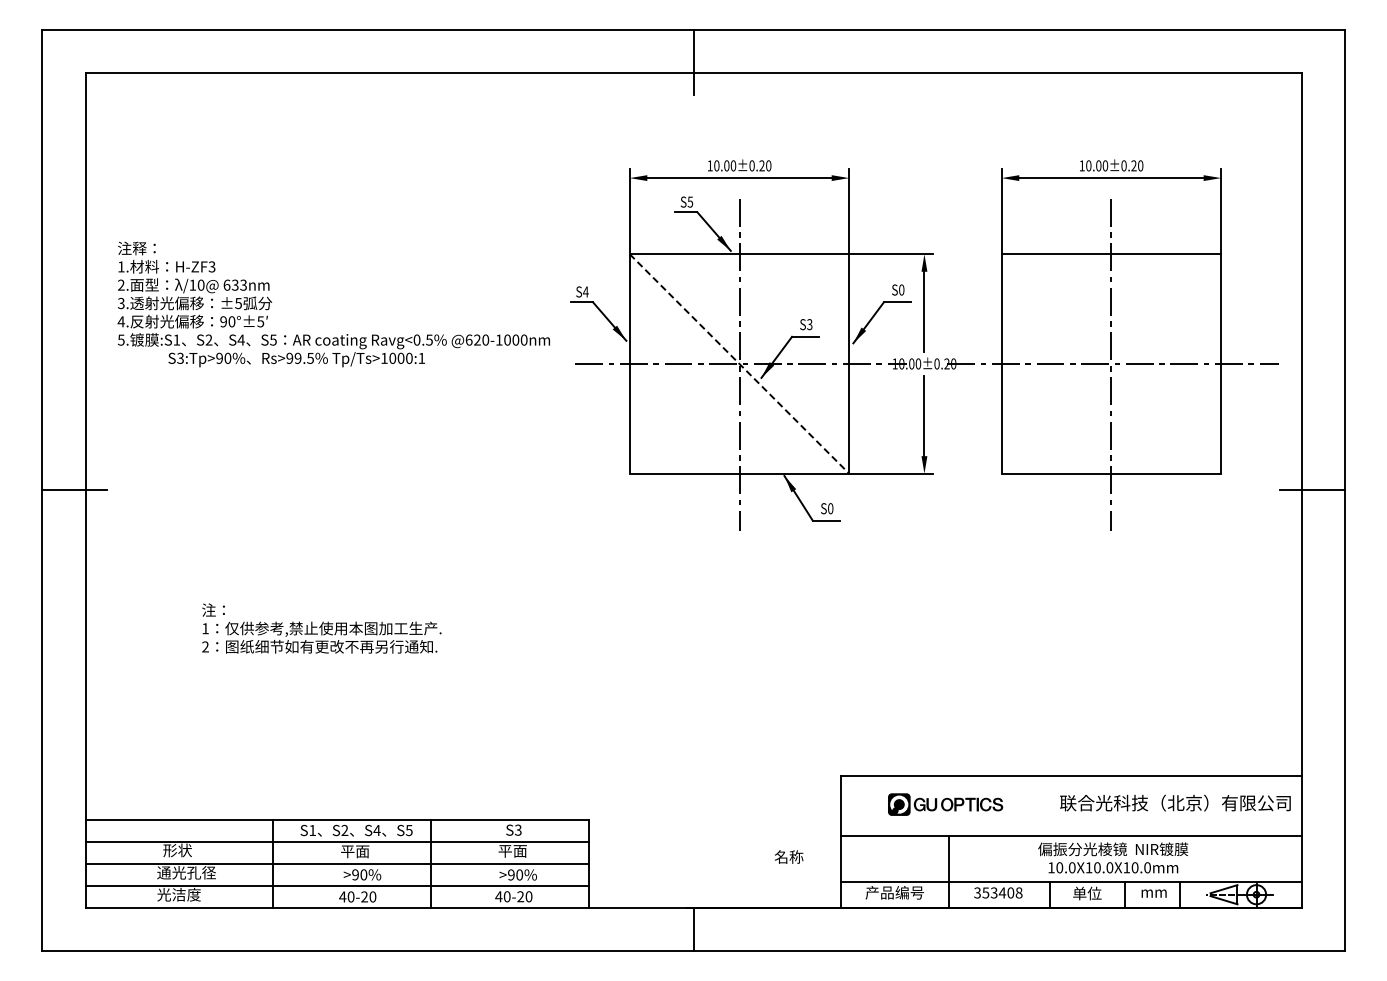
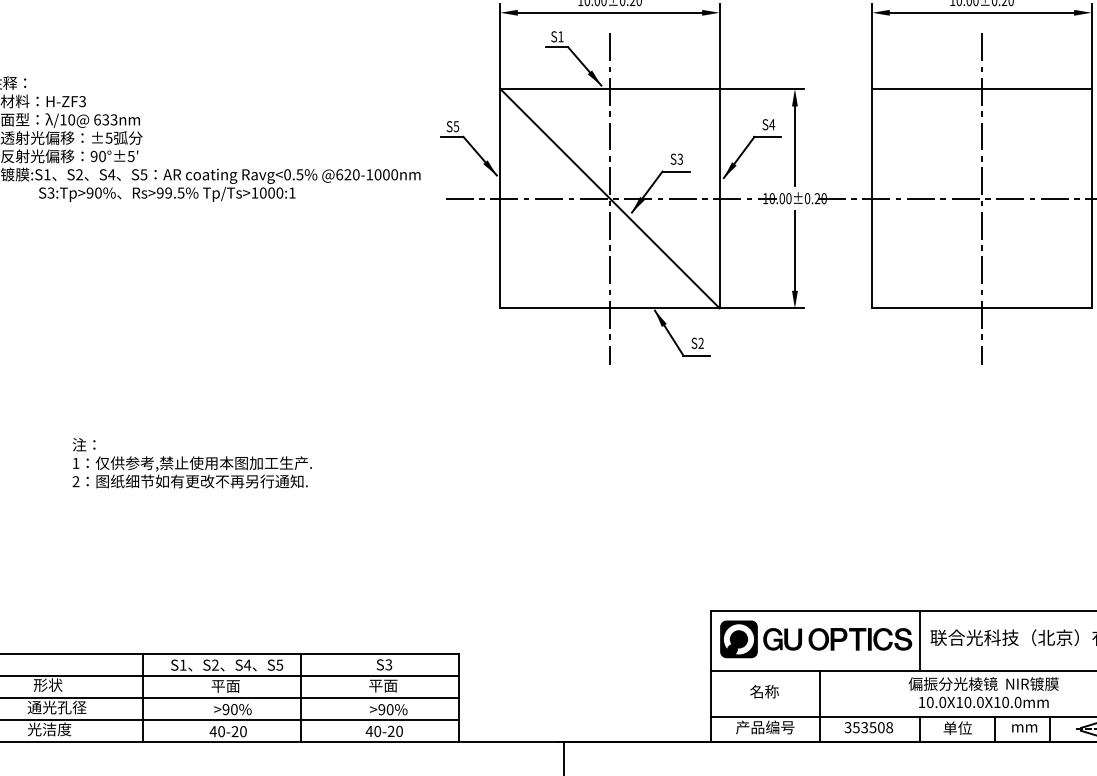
text: (690, 201) -> (561, 36), S5 -> S1
text: (901, 289) -> (772, 124), S0 -> S4
text: (585, 291) -> (456, 126), S4 -> S5
line: (739, 364) -> (610, 199), dashed -> solid
text: (830, 508) -> (701, 343), S0 -> S2
part: (945, 804) -> (816, 639), size x1.67
line: (1049, 805) -> (920, 640), added
text: (789, 856) -> (765, 691), moved
text: (1002, 892) -> (873, 727), 353408 -> 353508

